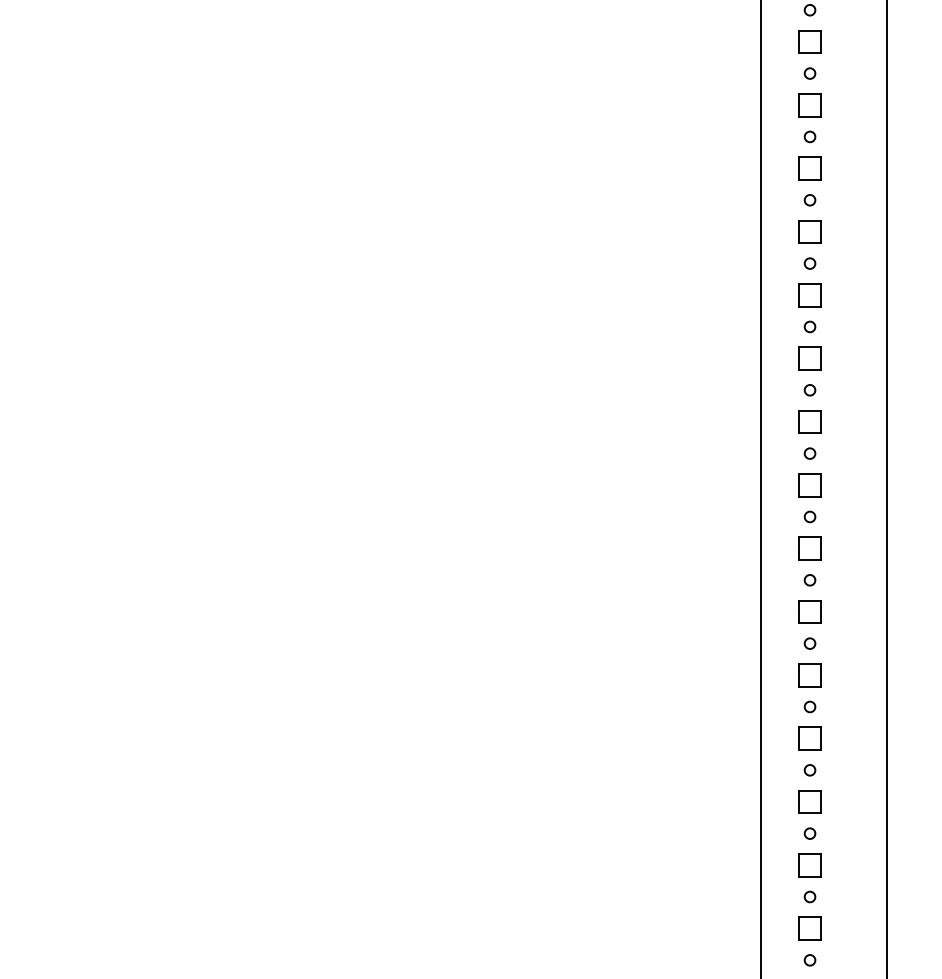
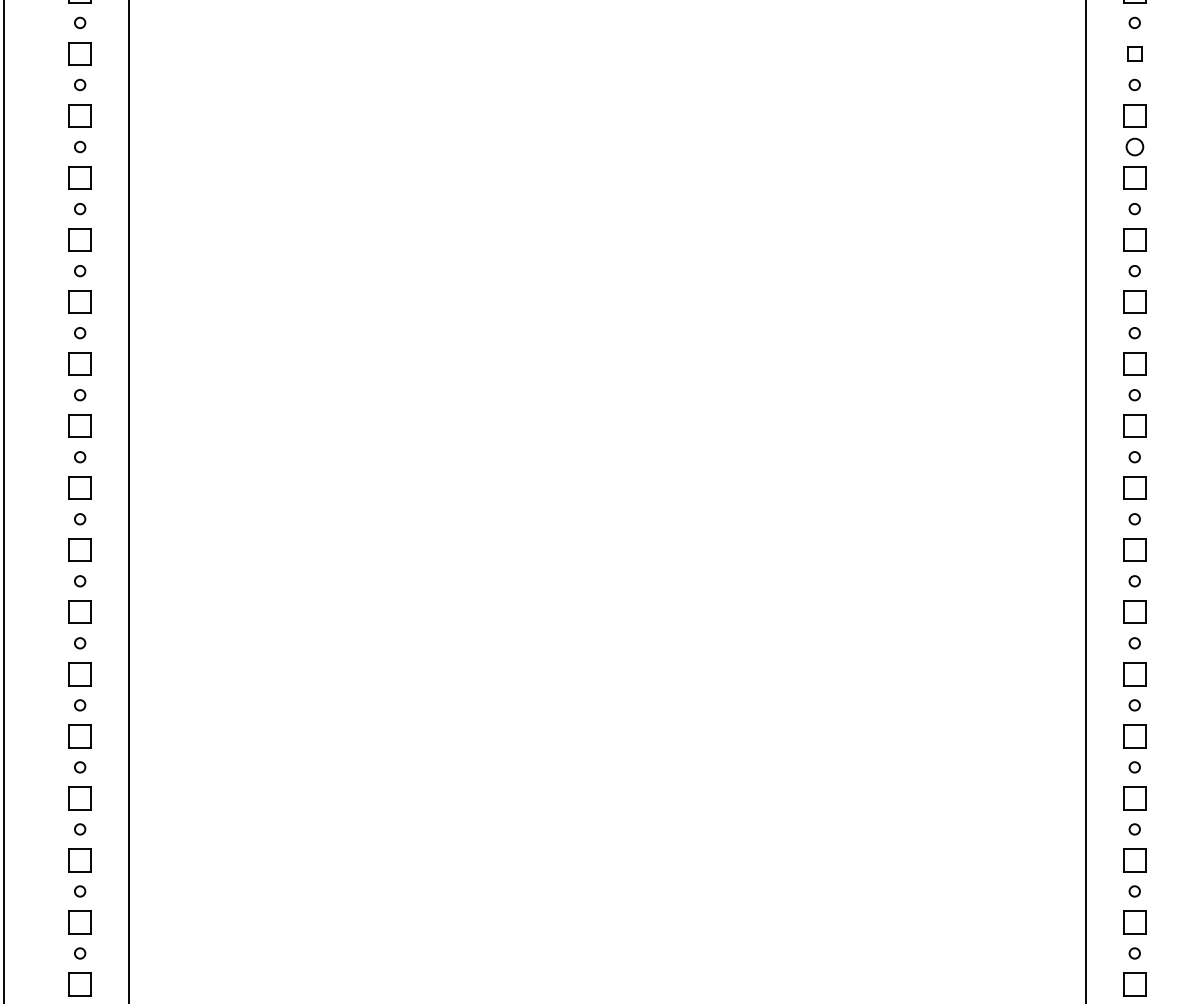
part: (809, 104) -> (1134, 53), size x0.6
circle: (809, 199) -> (1134, 146), size x1.6

